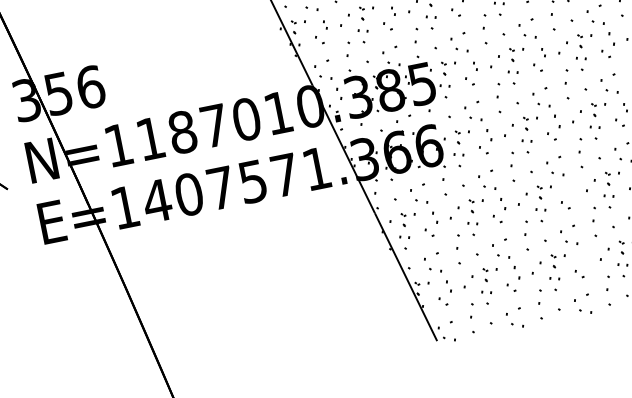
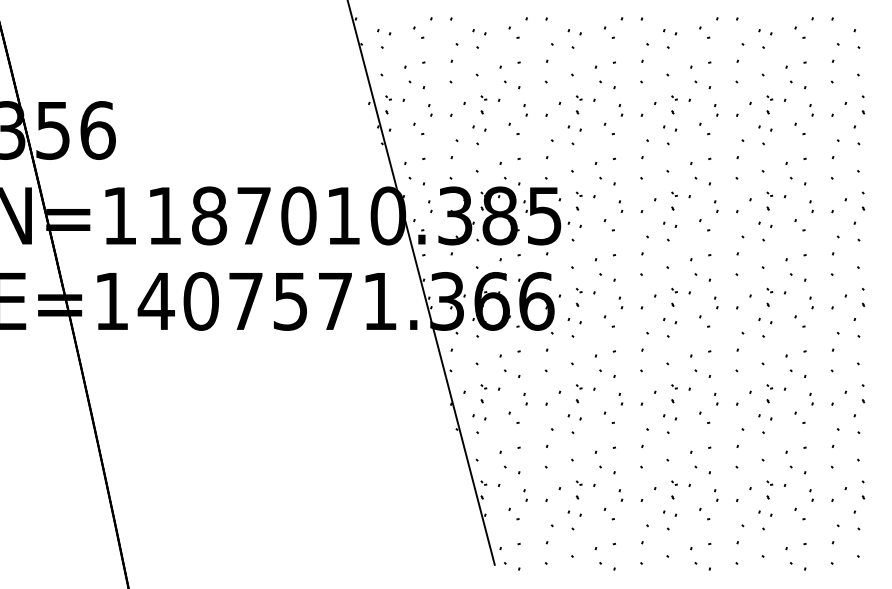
part: (611, 38) -> (811, 206), size x0.62
part: (339, 93) -> (430, 206), size x0.71
part: (557, 121) -> (716, 302), size x0.62
part: (488, 134) -> (620, 302), size x0.71
part: (571, 190) -> (716, 399), added
part: (502, 203) -> (620, 398), size x0.71
part: (434, 217) -> (525, 398), size x0.71
part: (585, 259) -> (716, 495), added
part: (516, 272) -> (620, 495), size x0.62
part: (448, 286) -> (525, 495), size x0.71

